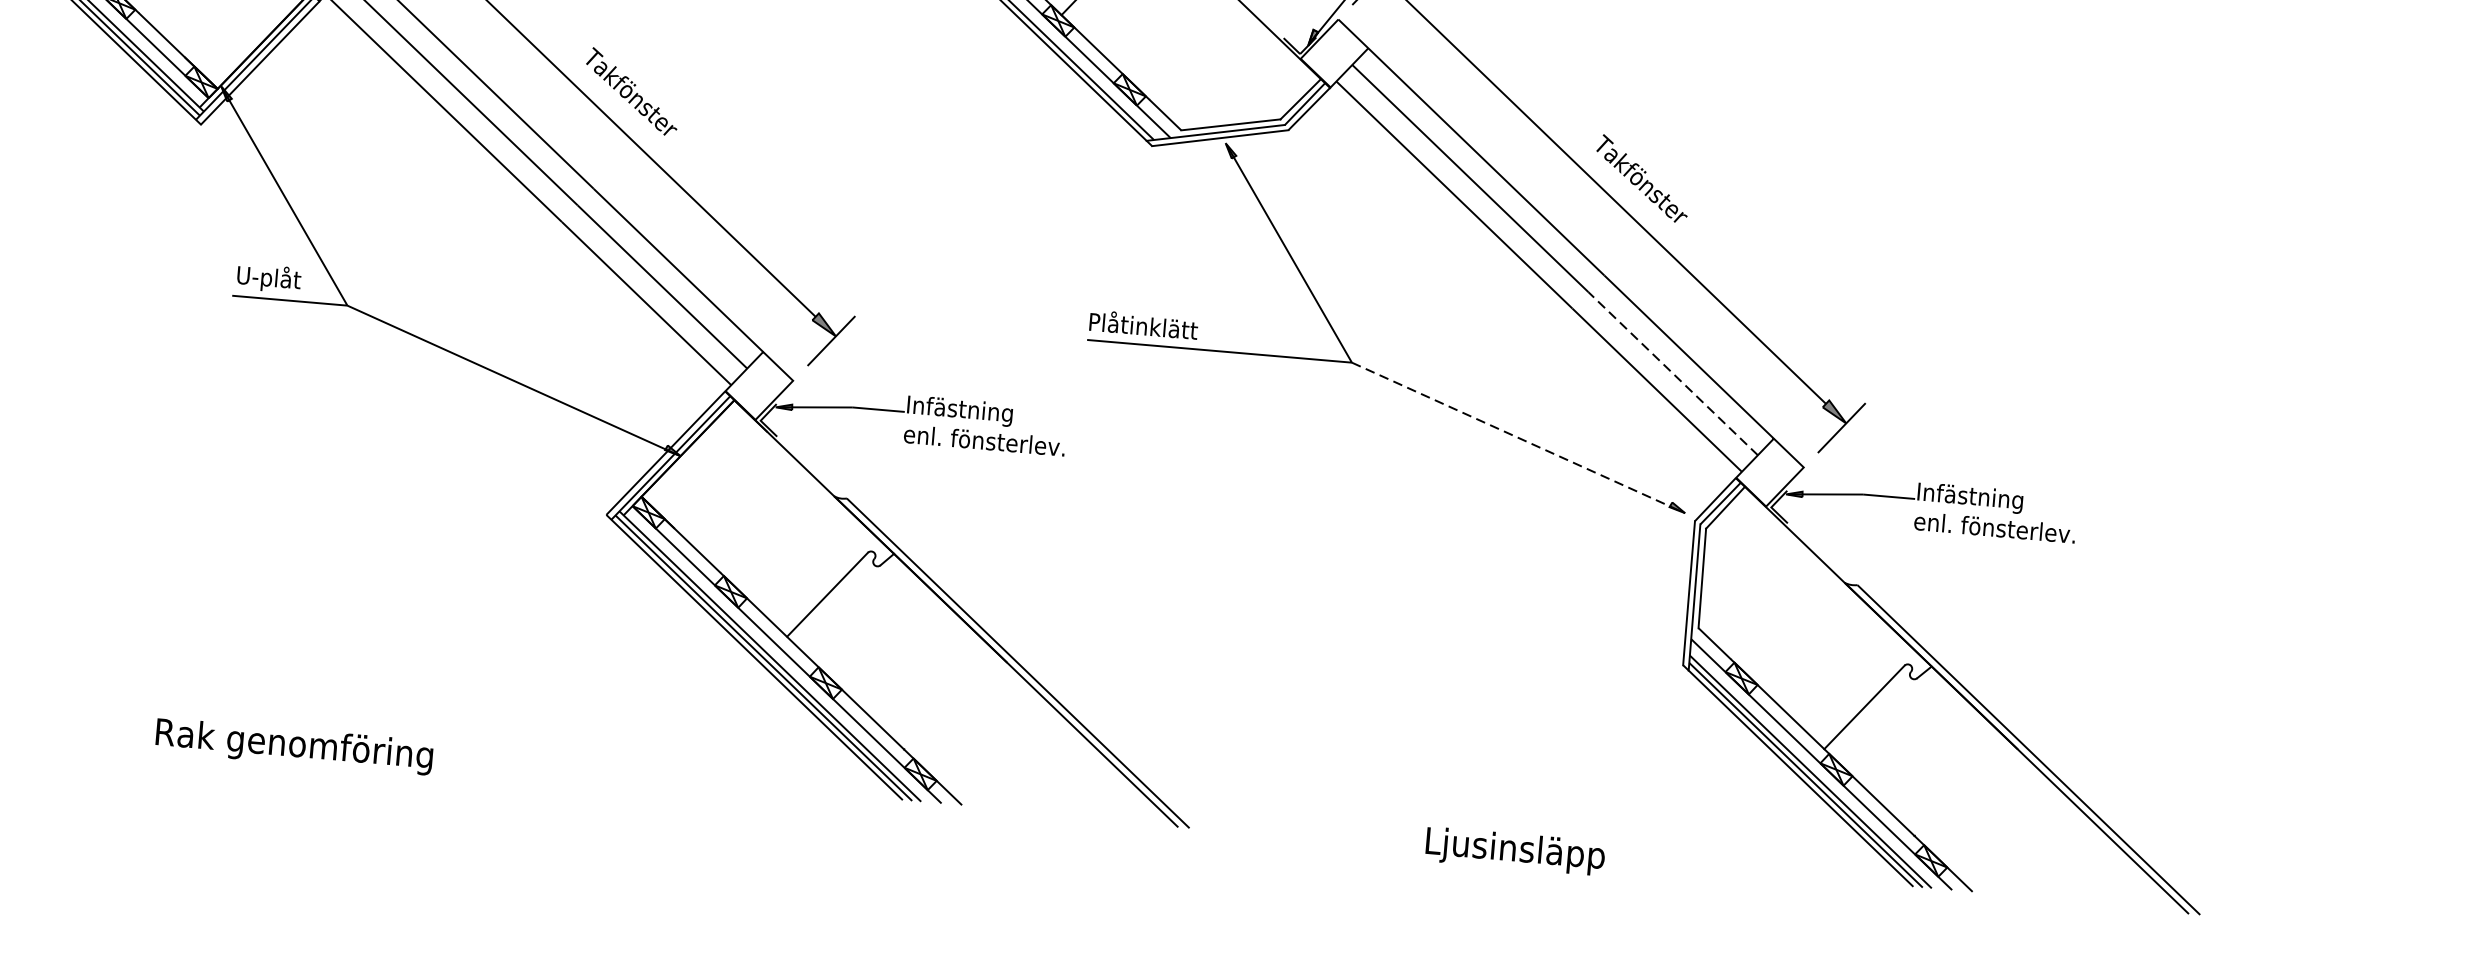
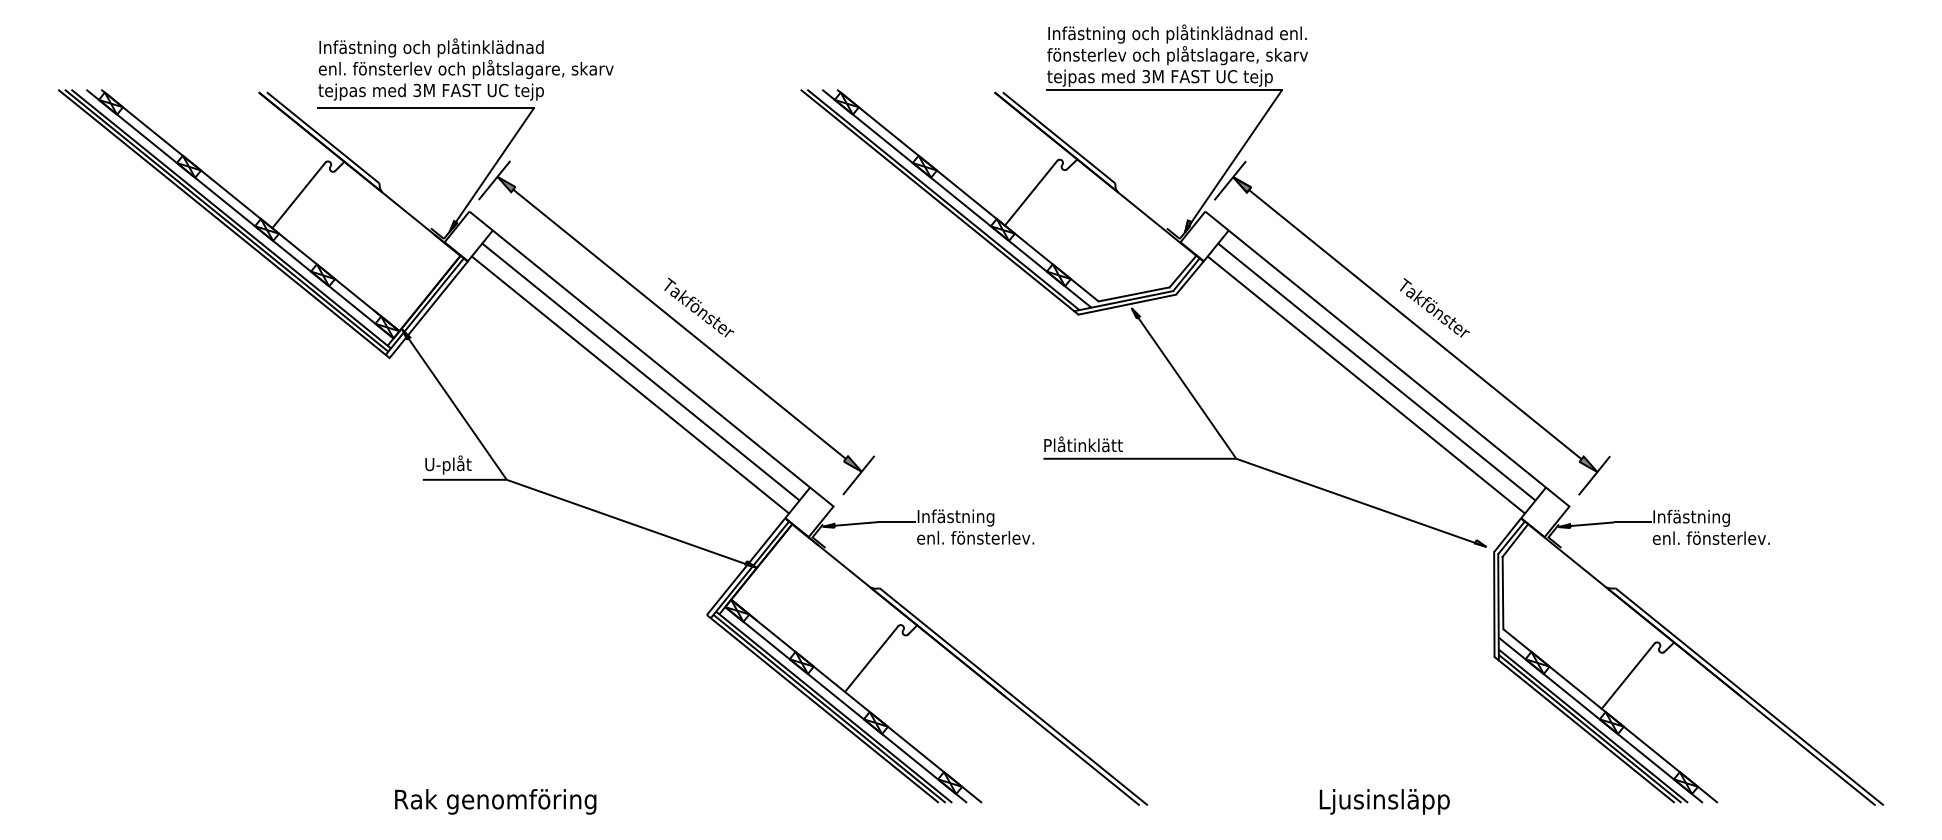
line: (1672, 373) -> (1468, 446), dashed -> solid
line: (1518, 437) -> (1361, 502), dashed -> solid

